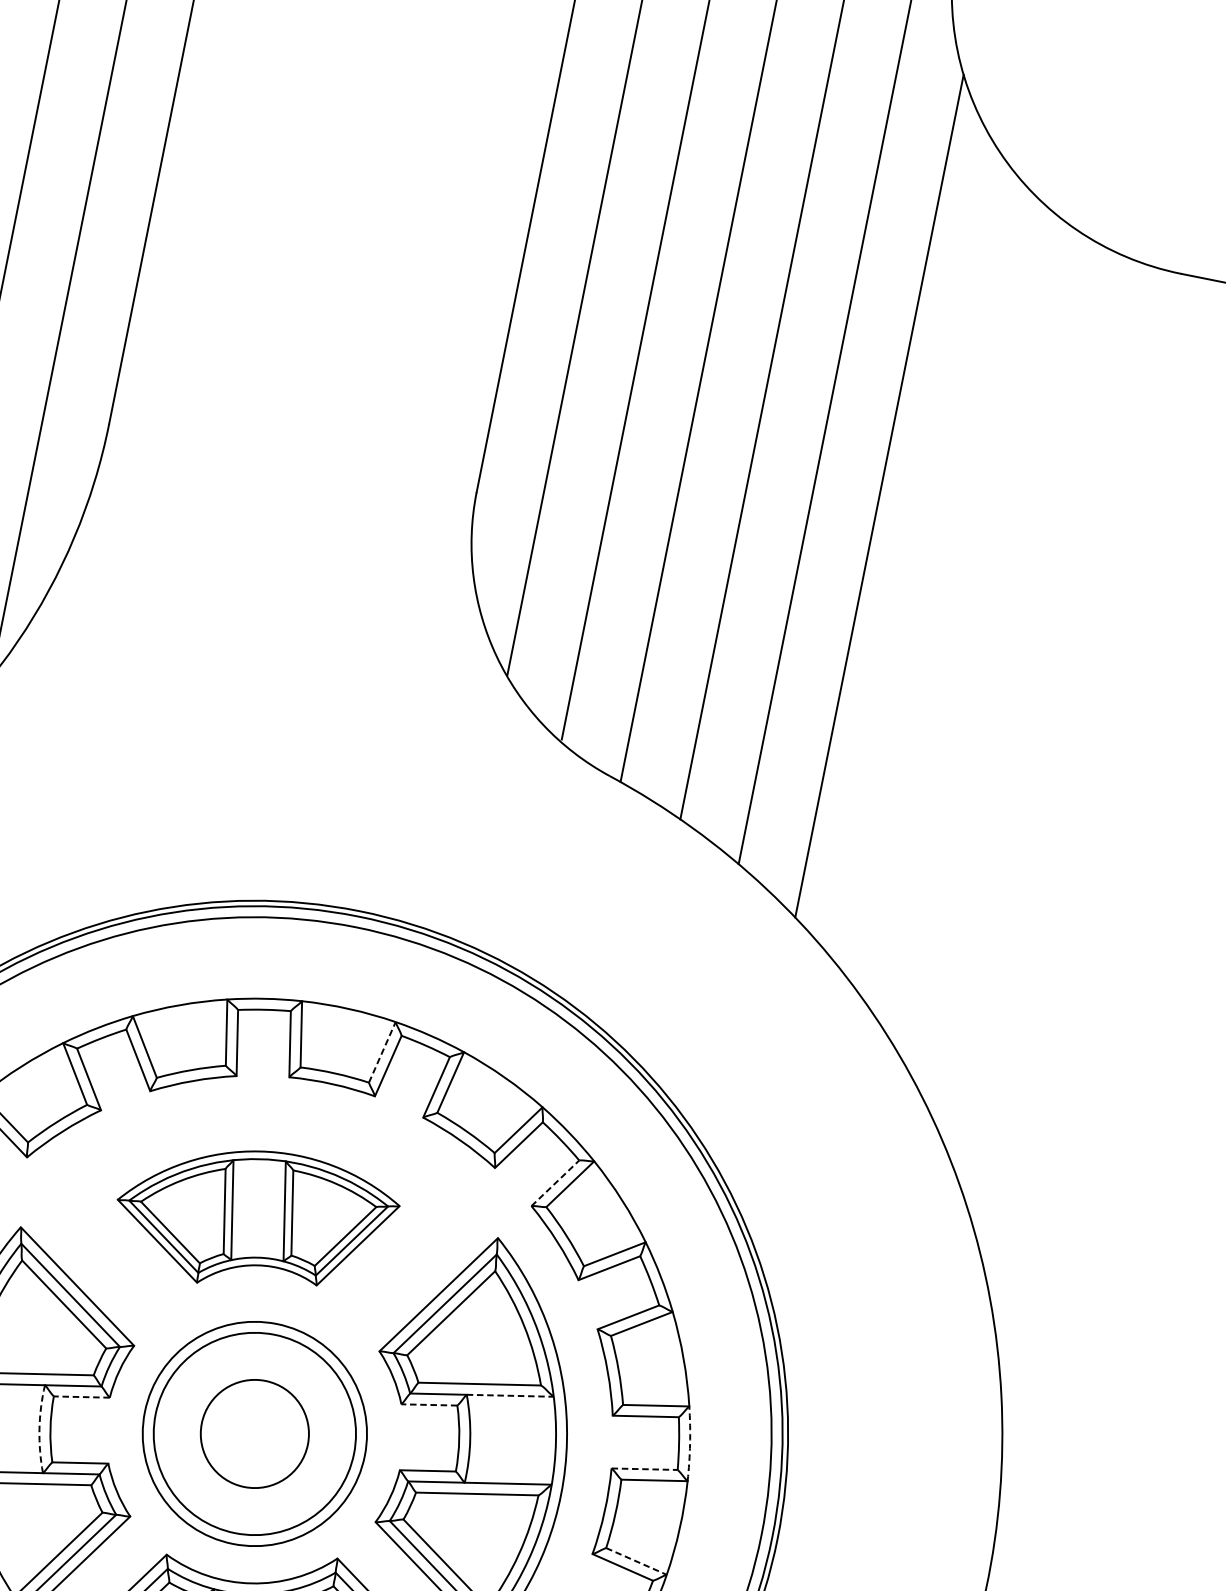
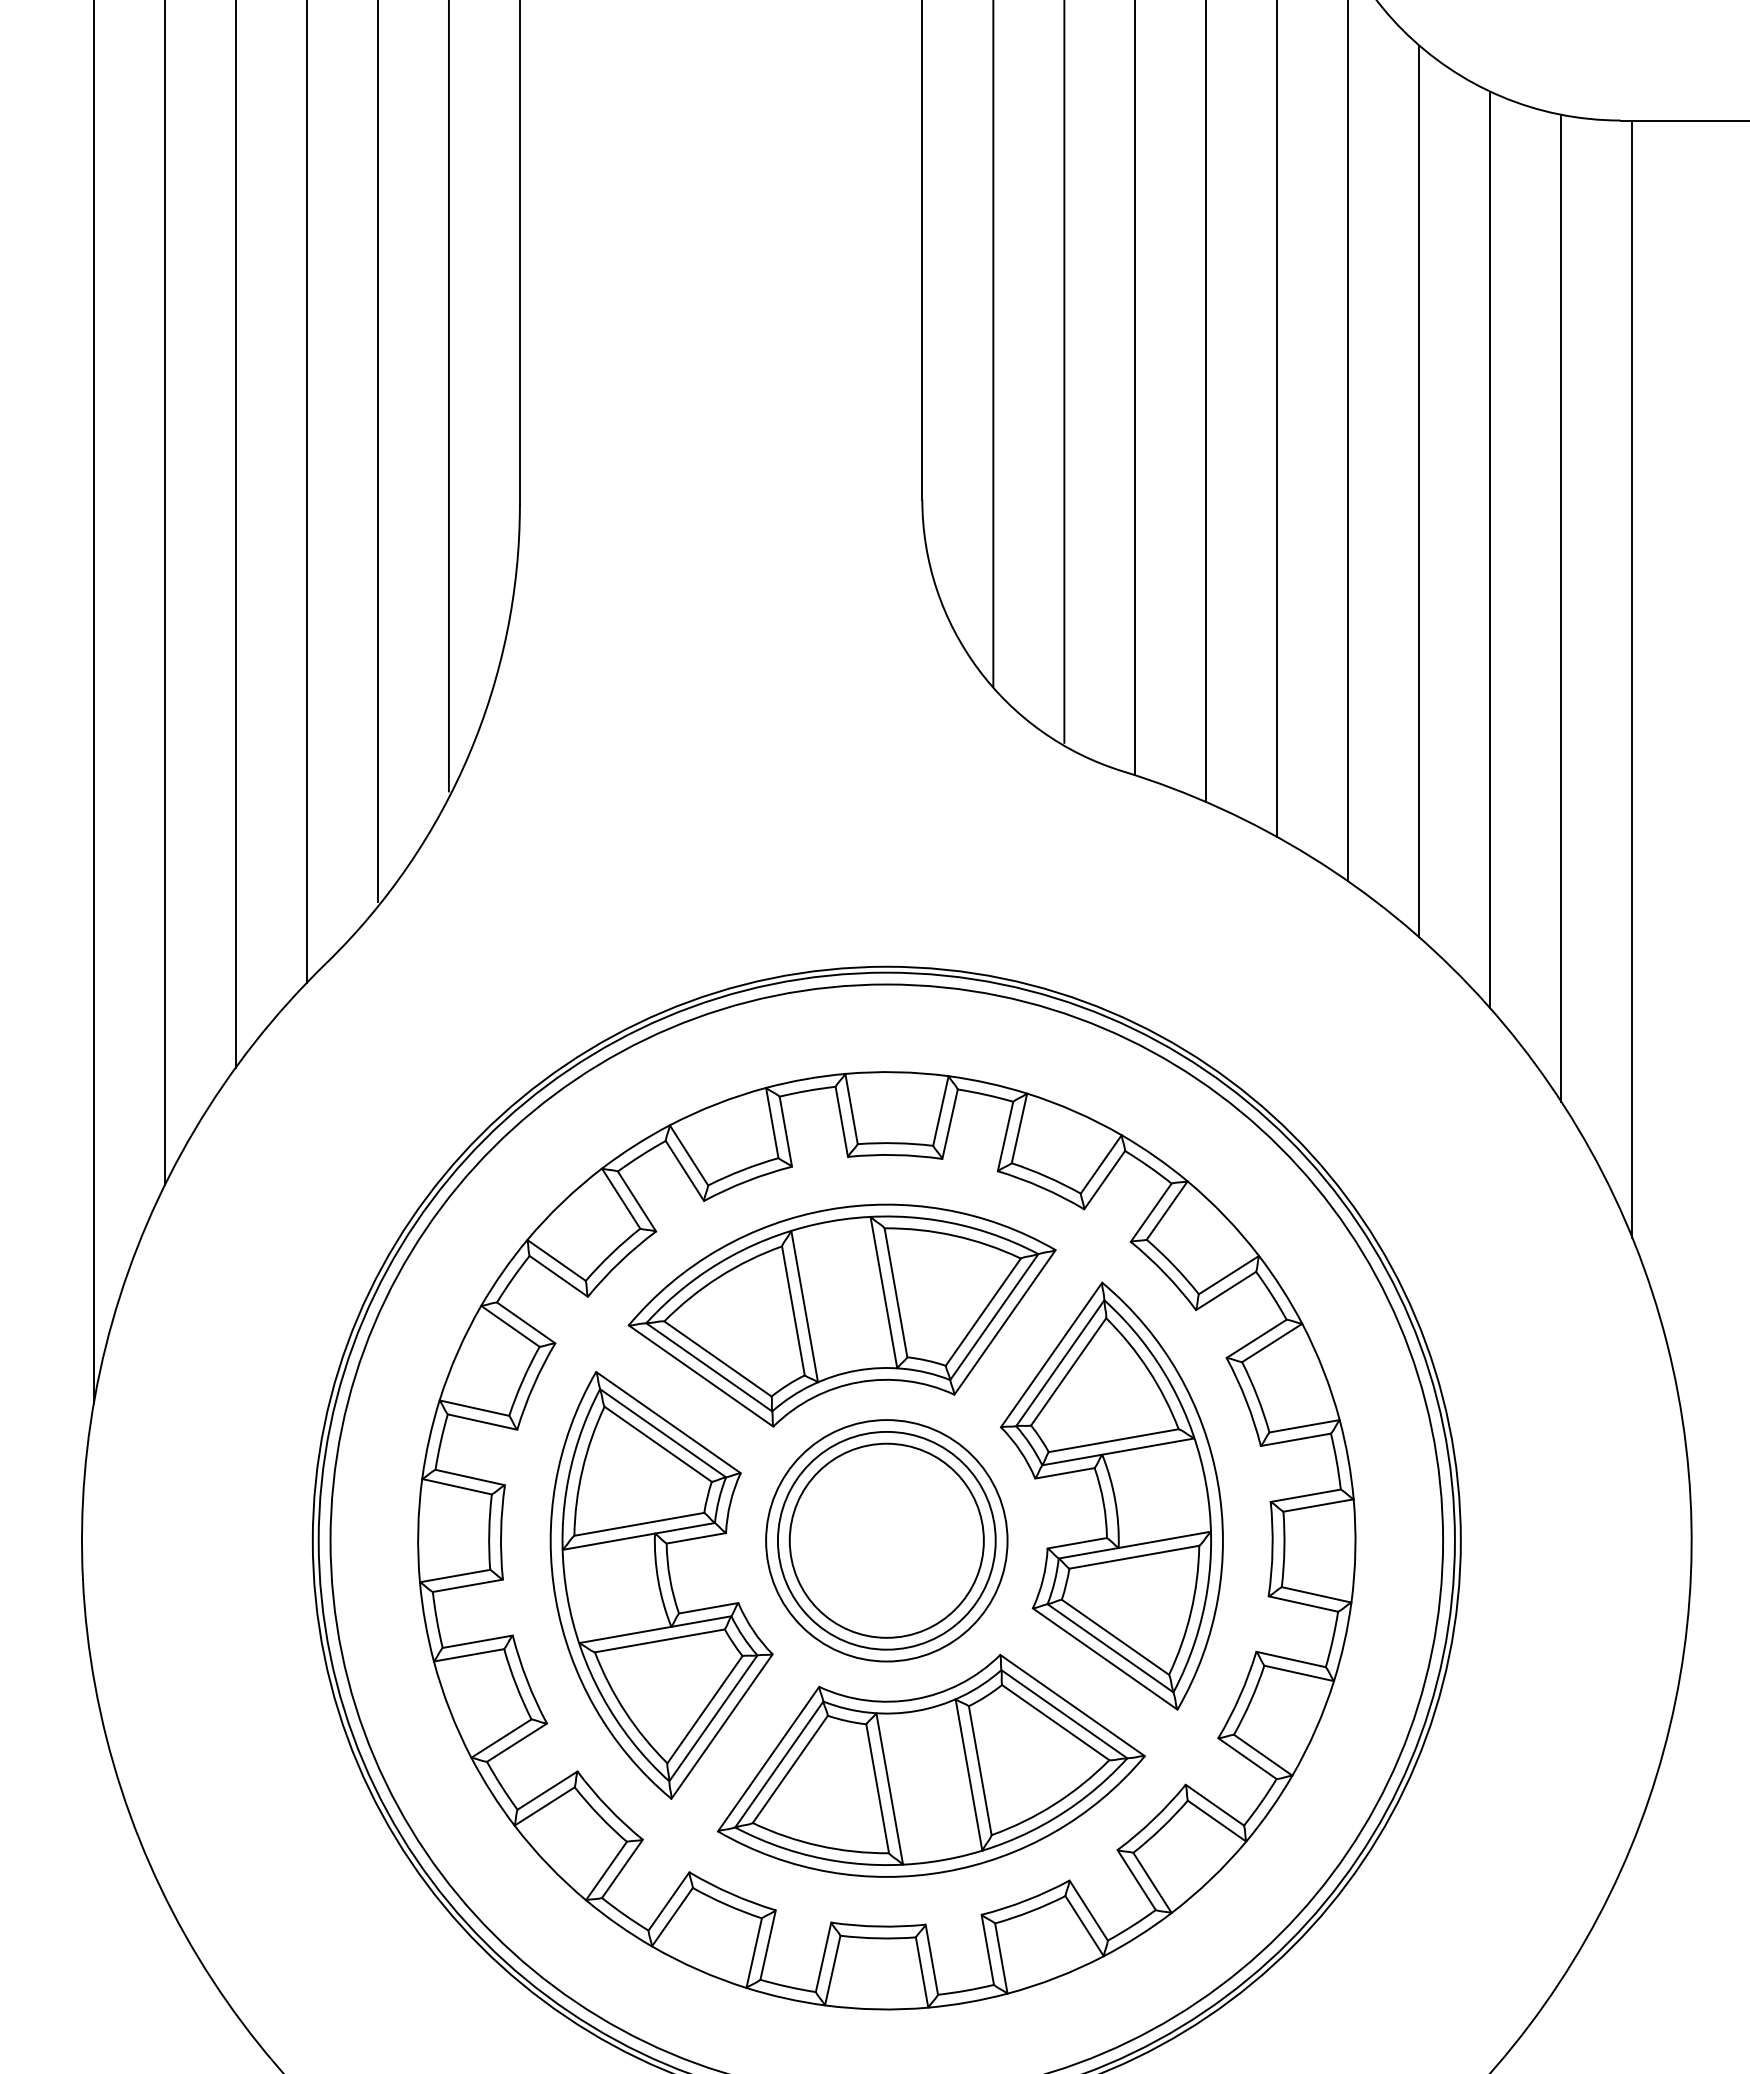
line: (931, 575) -> (1419, 491), added
line: (985, 640) -> (1490, 549), added
line: (1039, 706) -> (1561, 607), added
line: (1090, 784) -> (1632, 678), added
line: (381, 1052) -> (940, 1111), dashed -> solid
line: (555, 1183) -> (1151, 1212), dashed -> solid
part: (254, 1220) -> (841, 1315), size x1.43
line: (510, 1395) -> (1148, 1446), dashed -> solid
line: (81, 1397) -> (695, 1538), dashed -> solid
line: (428, 1405) -> (1064, 1473), dashed -> solid
arc: (39, 1429) -> (658, 1581), dashed -> solid
circle: (254, 1433) -> (886, 1540), size x1.67
arc: (690, 1443) -> (1348, 1459), dashed -> solid
line: (644, 1468) -> (1305, 1495), dashed -> solid
line: (636, 1561) -> (1316, 1594), dashed -> solid

